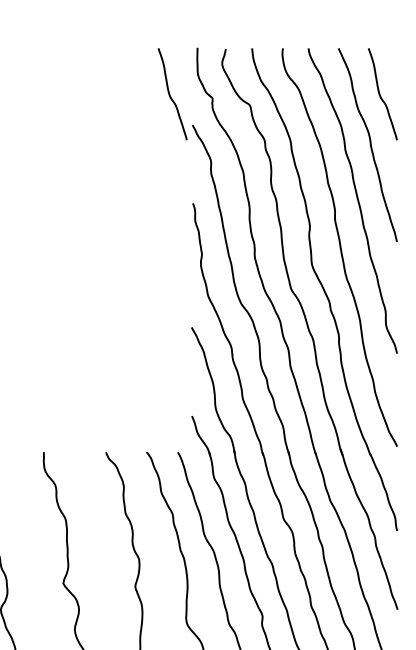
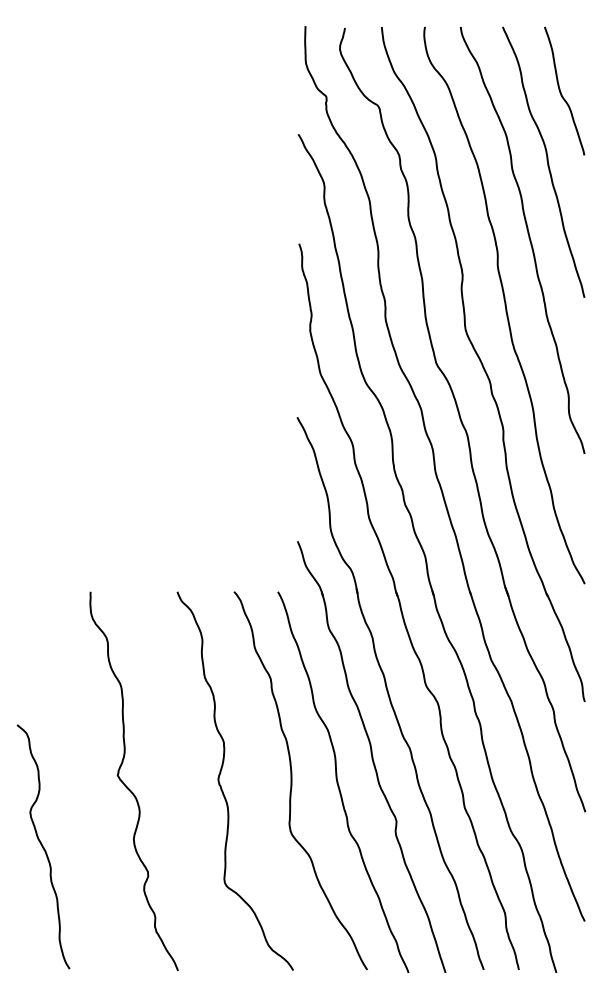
curve: (170, 94) -> (267, 91), removed

